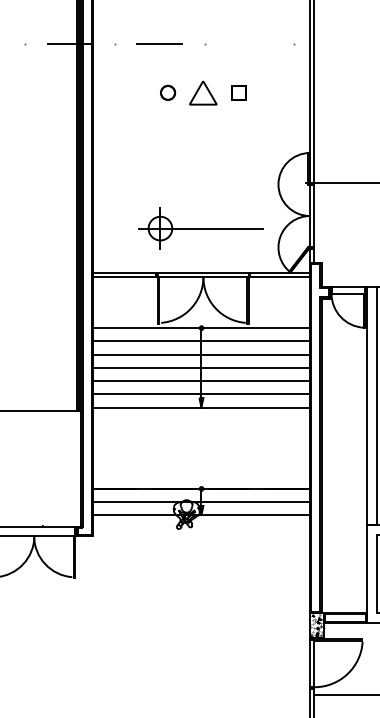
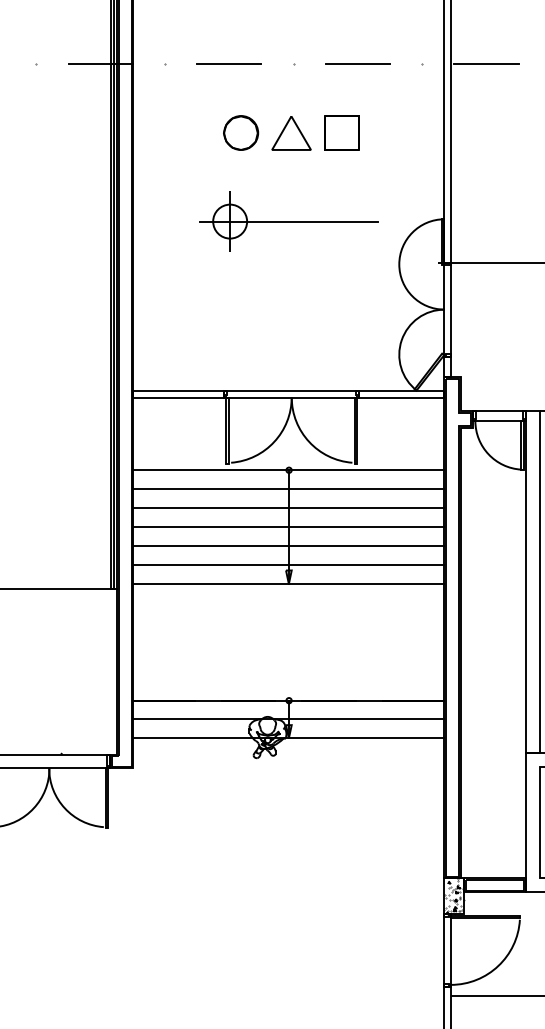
line: (249, 44) -> (357, 63), added
line: (338, 44) -> (485, 63), added
part: (167, 92) -> (240, 132), size x1.67
part: (238, 92) -> (342, 132), size x1.67
part: (200, 228) -> (287, 221), moved

